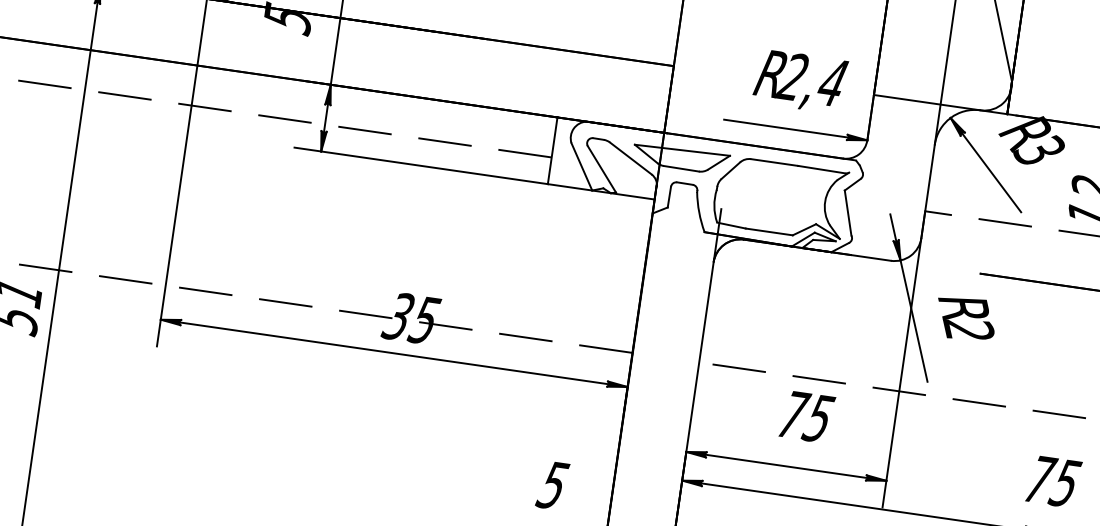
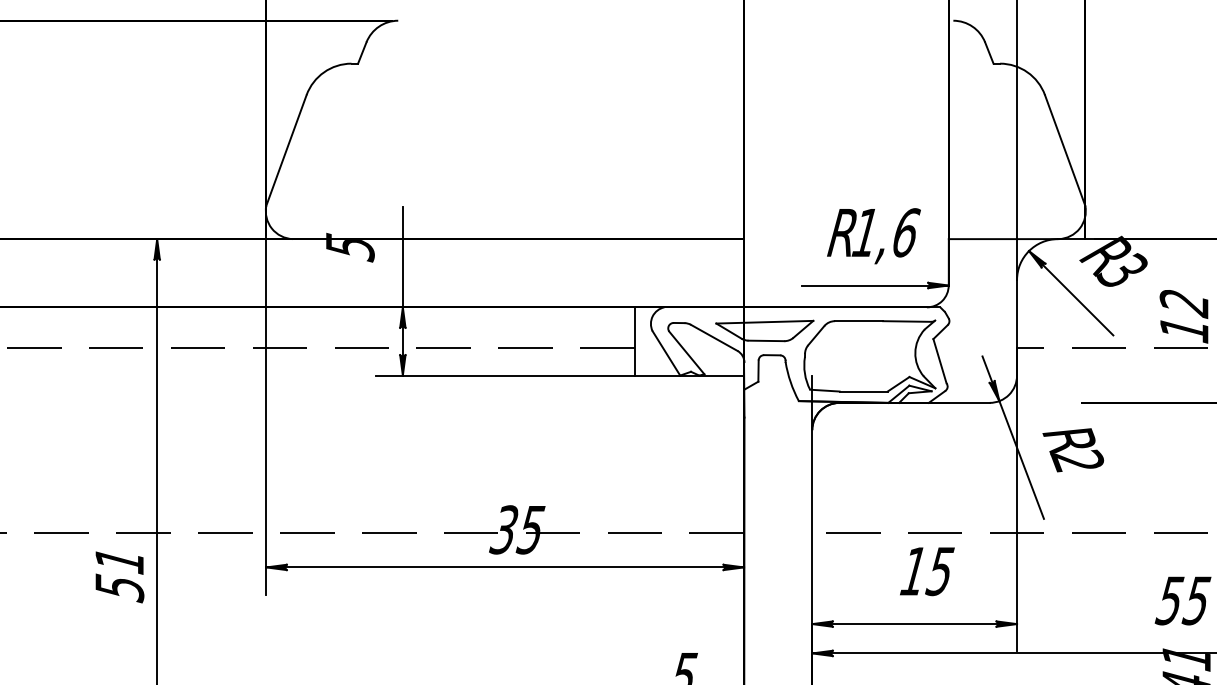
text: (812, 79) -> (884, 232), 2,4 -> 1,6
text: (794, 415) -> (915, 571), 75 -> 15
text: (1039, 479) -> (1170, 600), 75 -> 55

